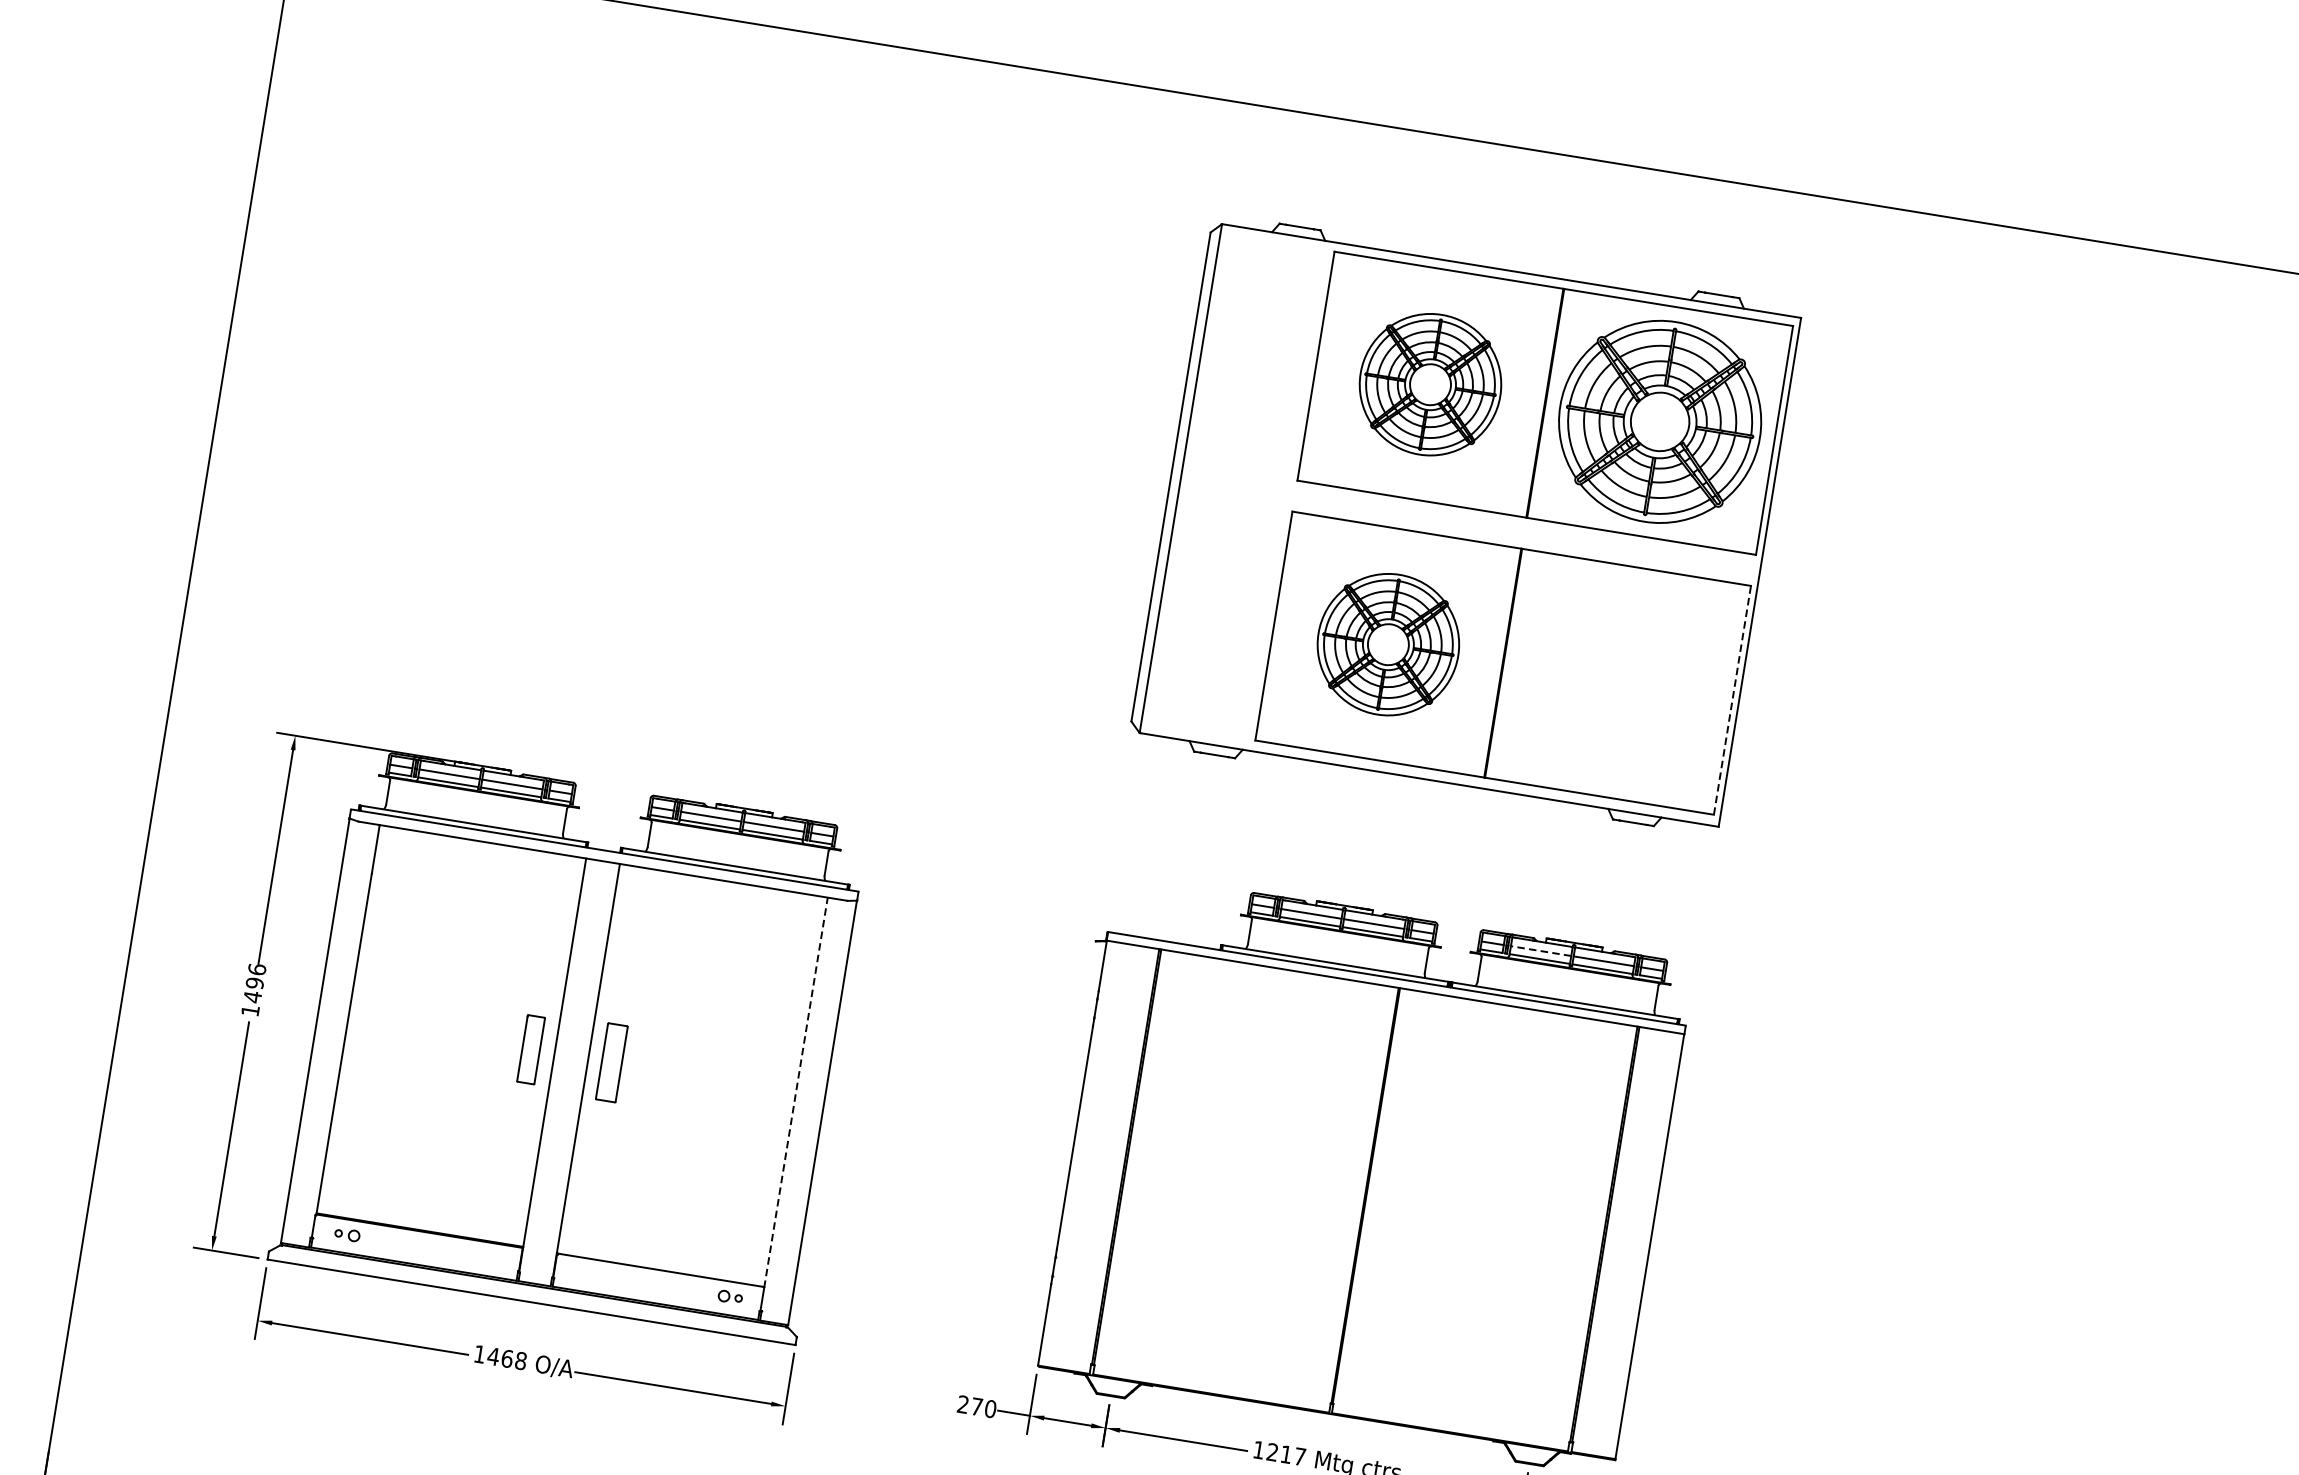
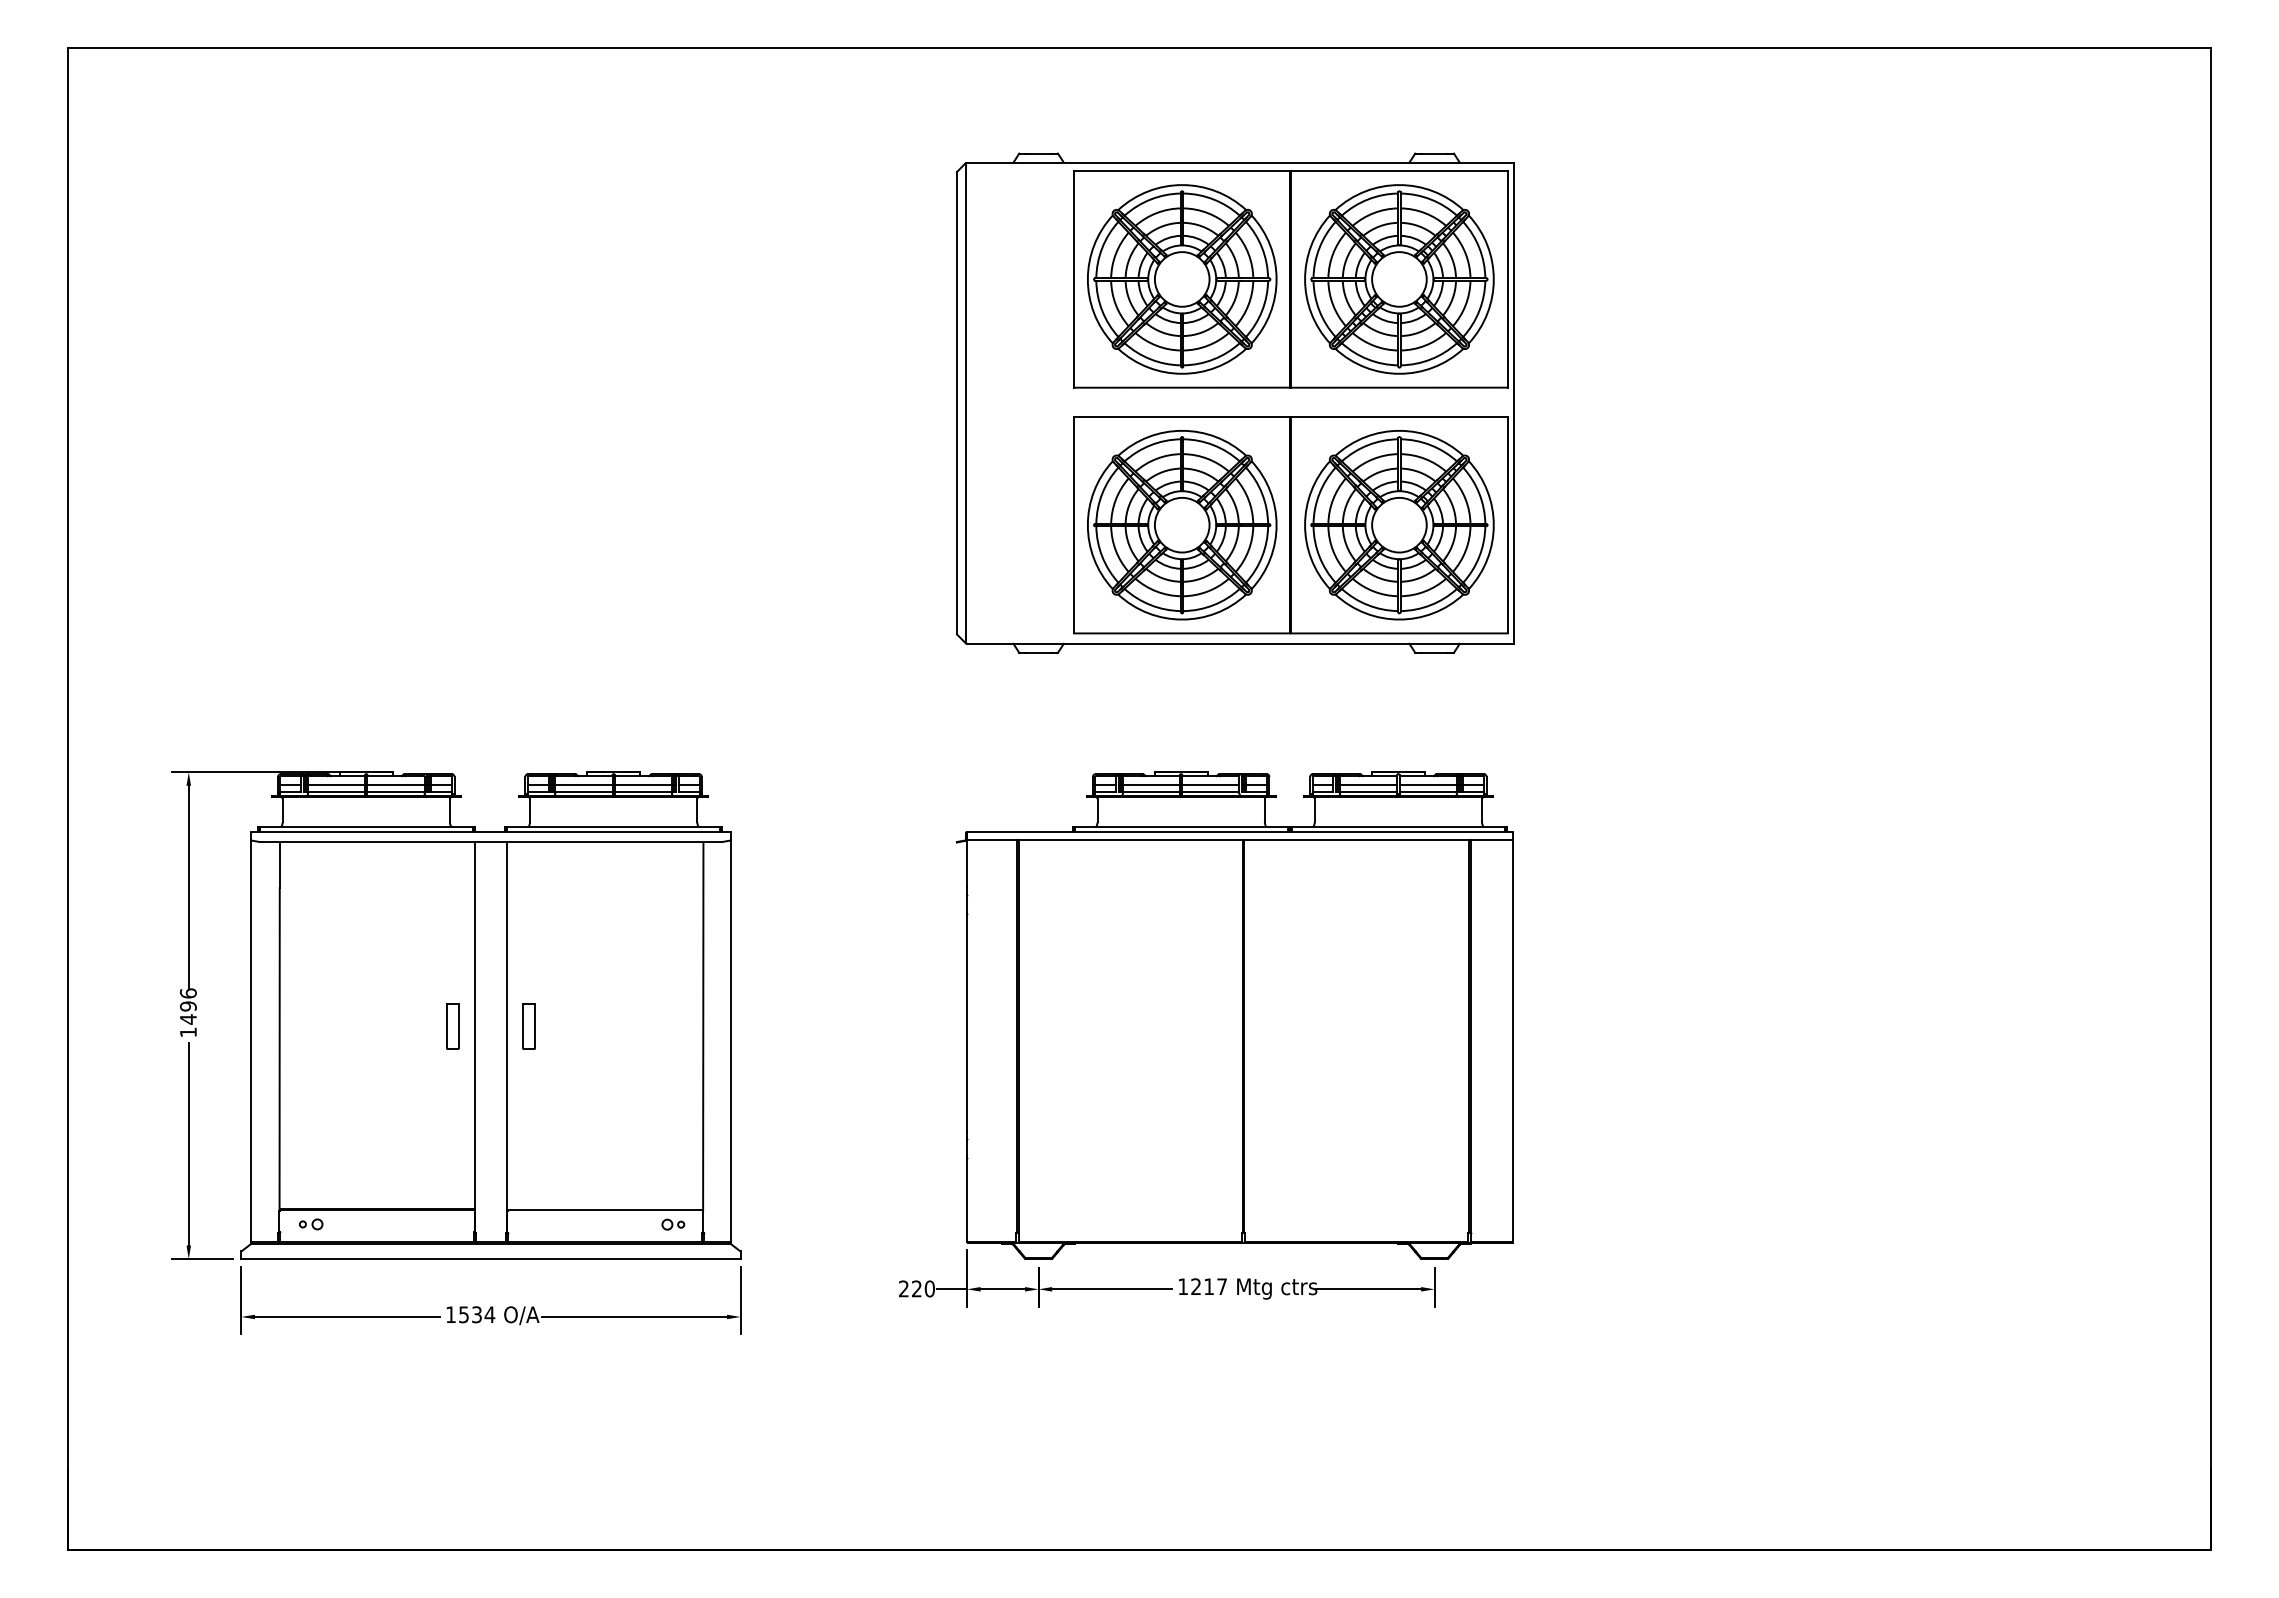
part: (1430, 384) -> (1182, 279), size x1.43
part: (1388, 644) -> (1182, 525), size x1.43
part: (1618, 682) -> (1399, 525), added
line: (1732, 699) -> (1507, 524), dashed -> solid
line: (1540, 950) -> (1368, 784), dashed -> solid
part: (530, 1049) -> (452, 1026), size x0.71
part: (611, 1062) -> (528, 1026), size x0.62
line: (796, 1092) -> (703, 1026), dashed -> solid
text: (506, 1358) -> (476, 1314), 1468 -> 1534
text: (976, 1406) -> (916, 1288), 270 -> 220

